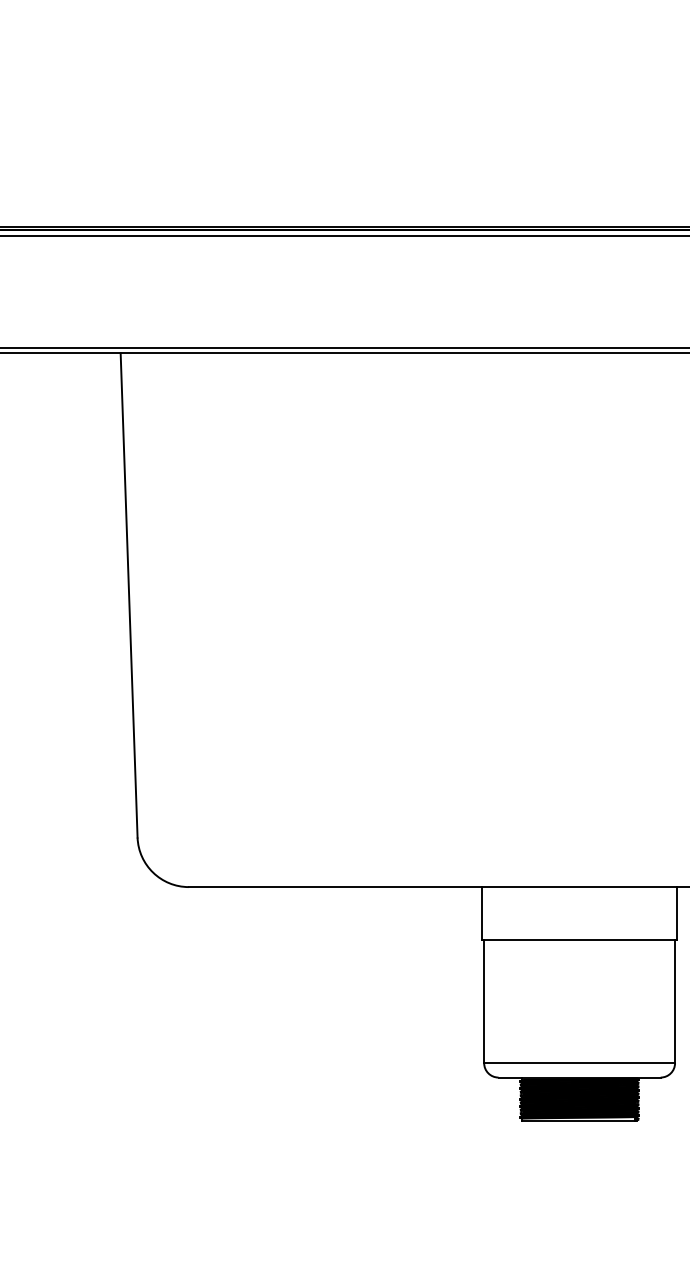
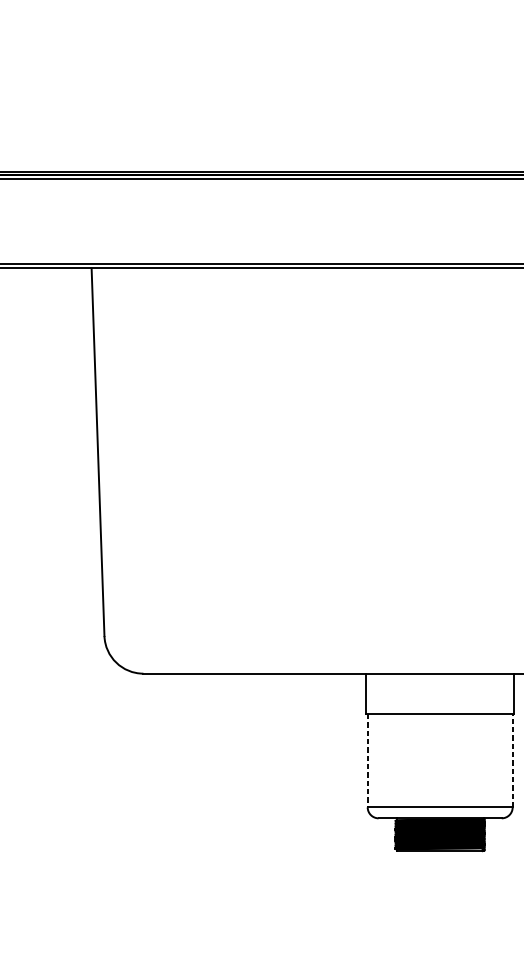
line: (484, 1001) -> (367, 760), solid -> dashed
line: (675, 1001) -> (513, 760), solid -> dashed

